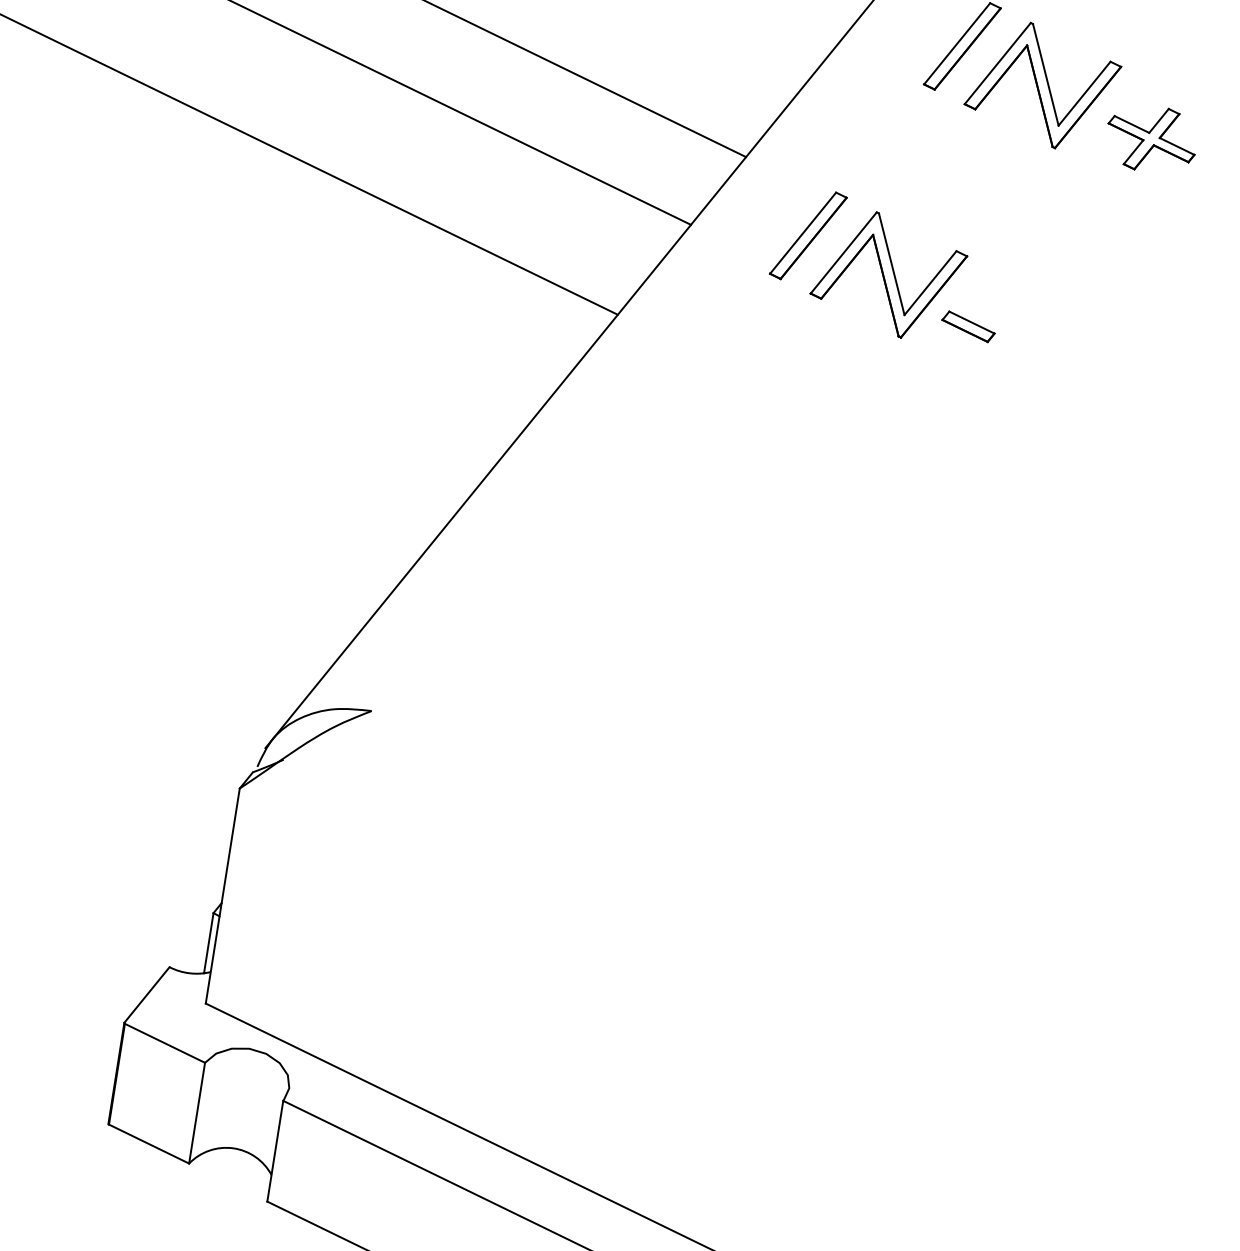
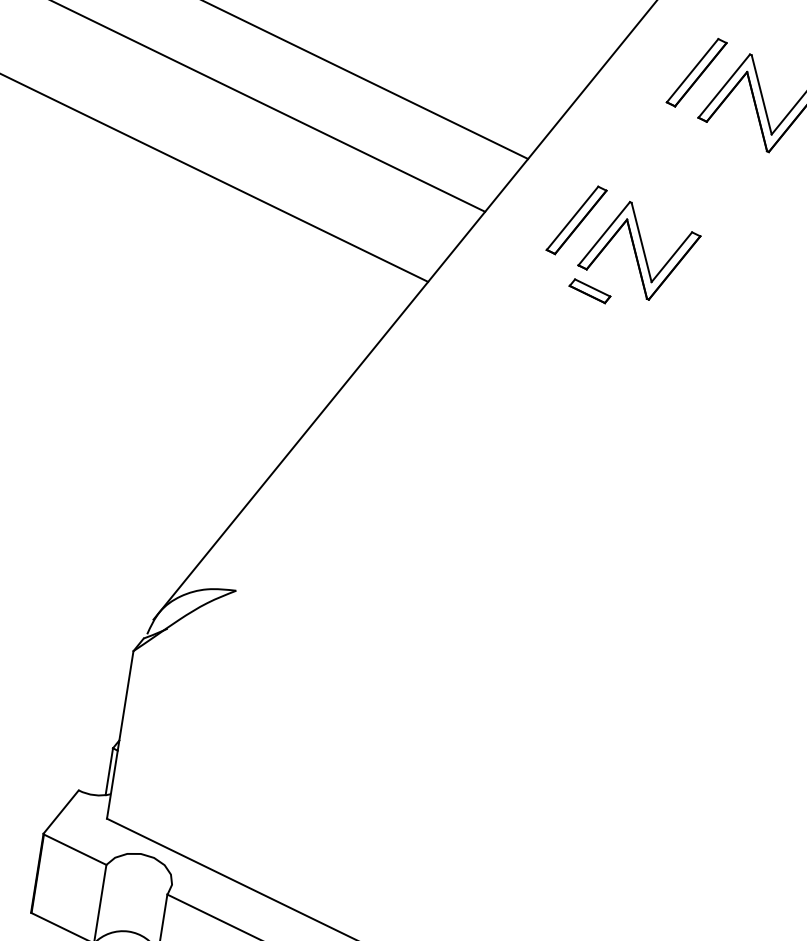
part: (968, 326) -> (590, 291), moved

